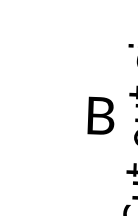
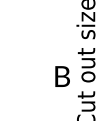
text: (101, 115) -> (62, 76), moved

